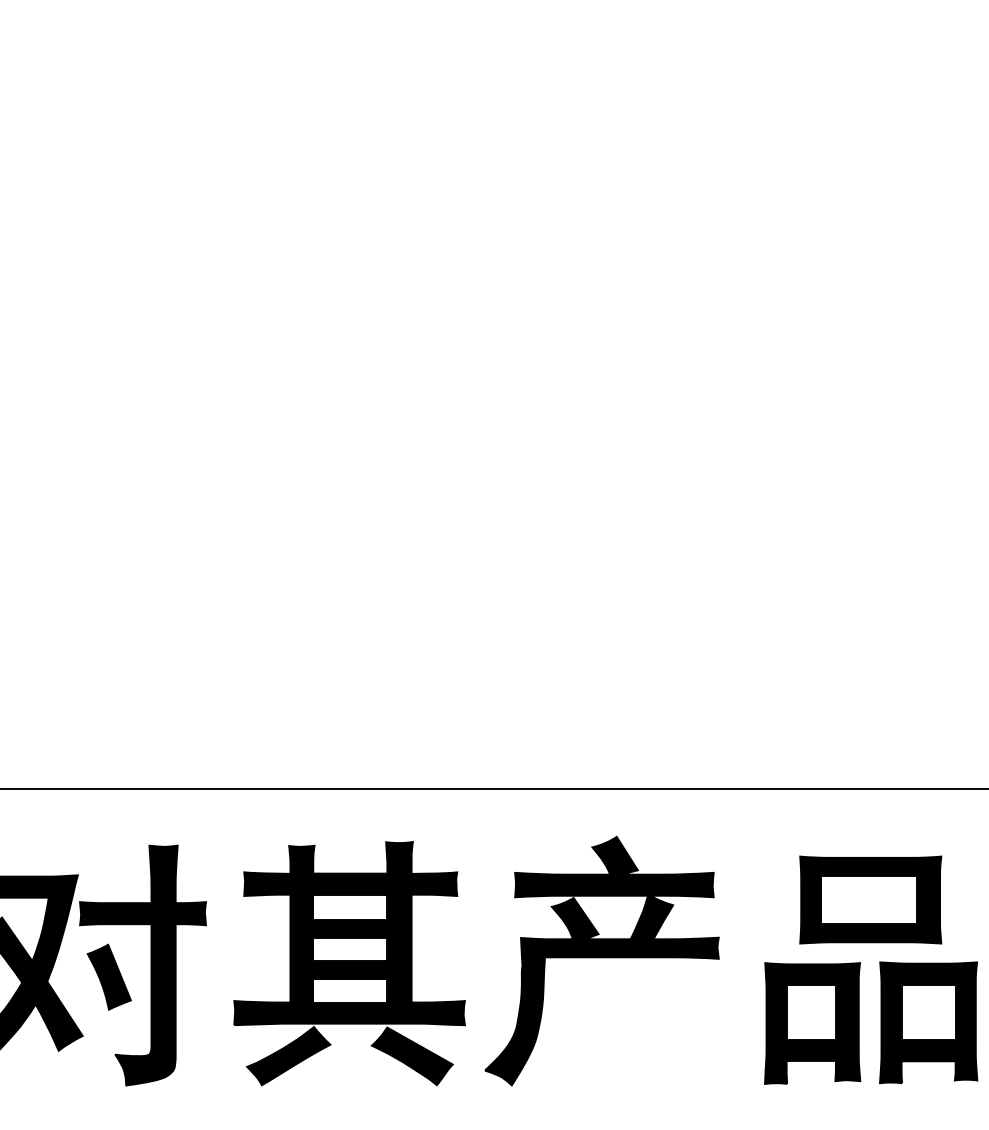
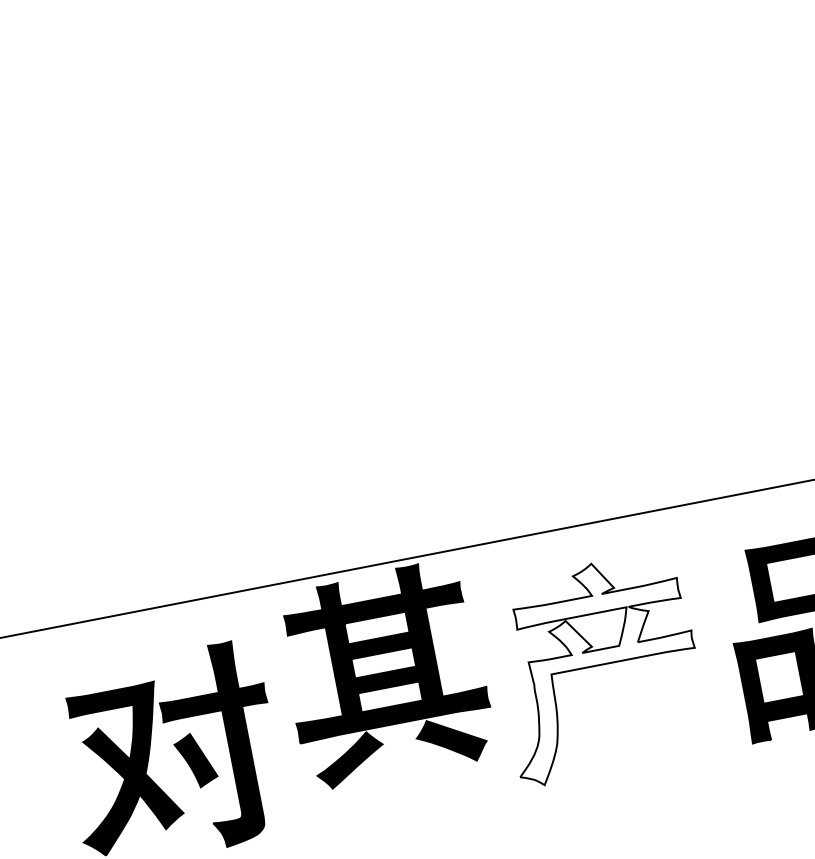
fill: (601, 960) -> (598, 668), removed
part: (349, 963) -> (385, 674), moved

